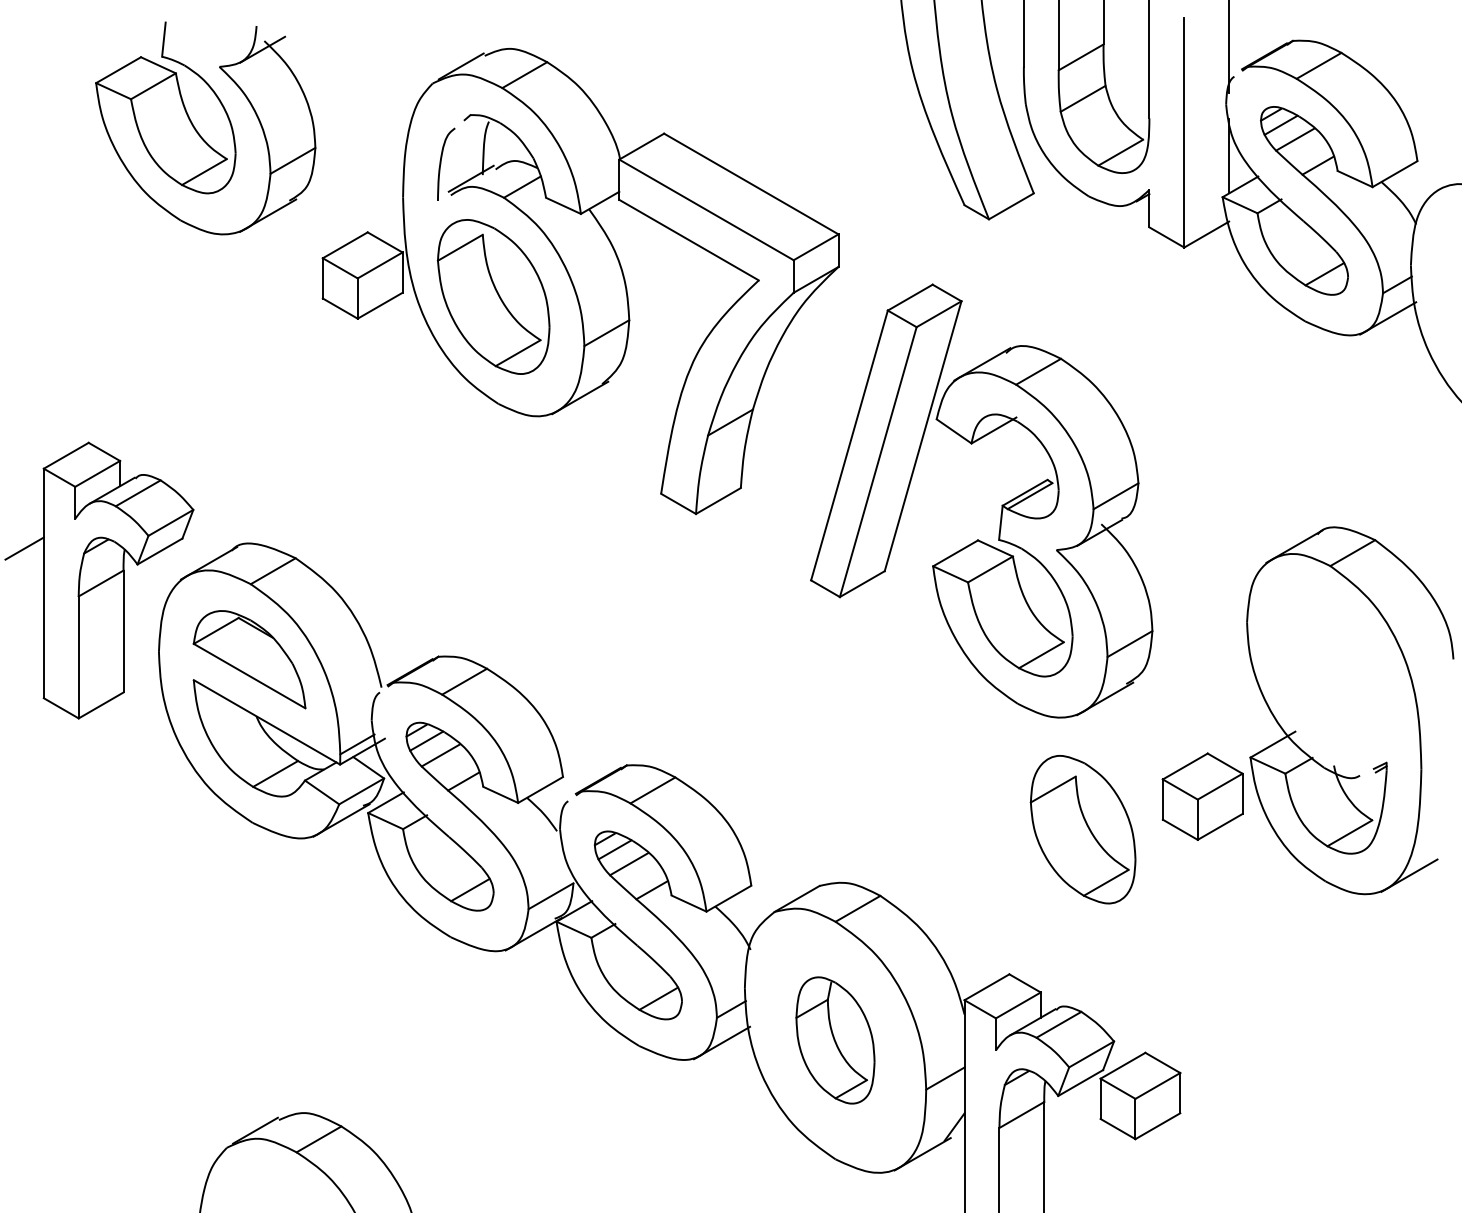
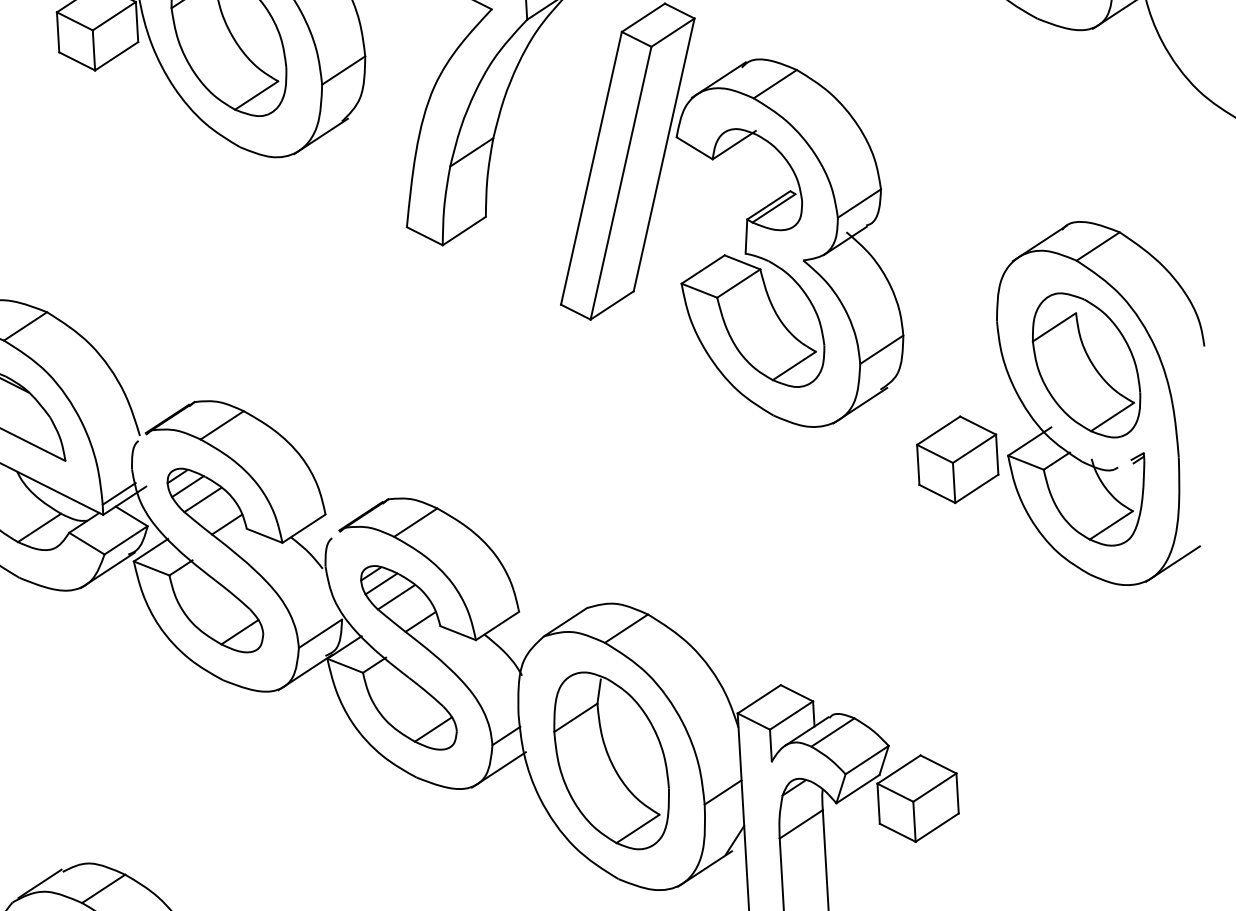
part: (1202, 796) -> (957, 459), moved
part: (1082, 829) -> (1085, 365), moved
part: (835, 1040) -> (611, 760), size x1.43

